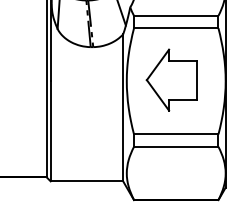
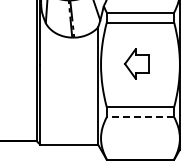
part: (171, 79) -> (136, 63), size x0.6
line: (176, 147) -> (140, 117), solid -> dashed

